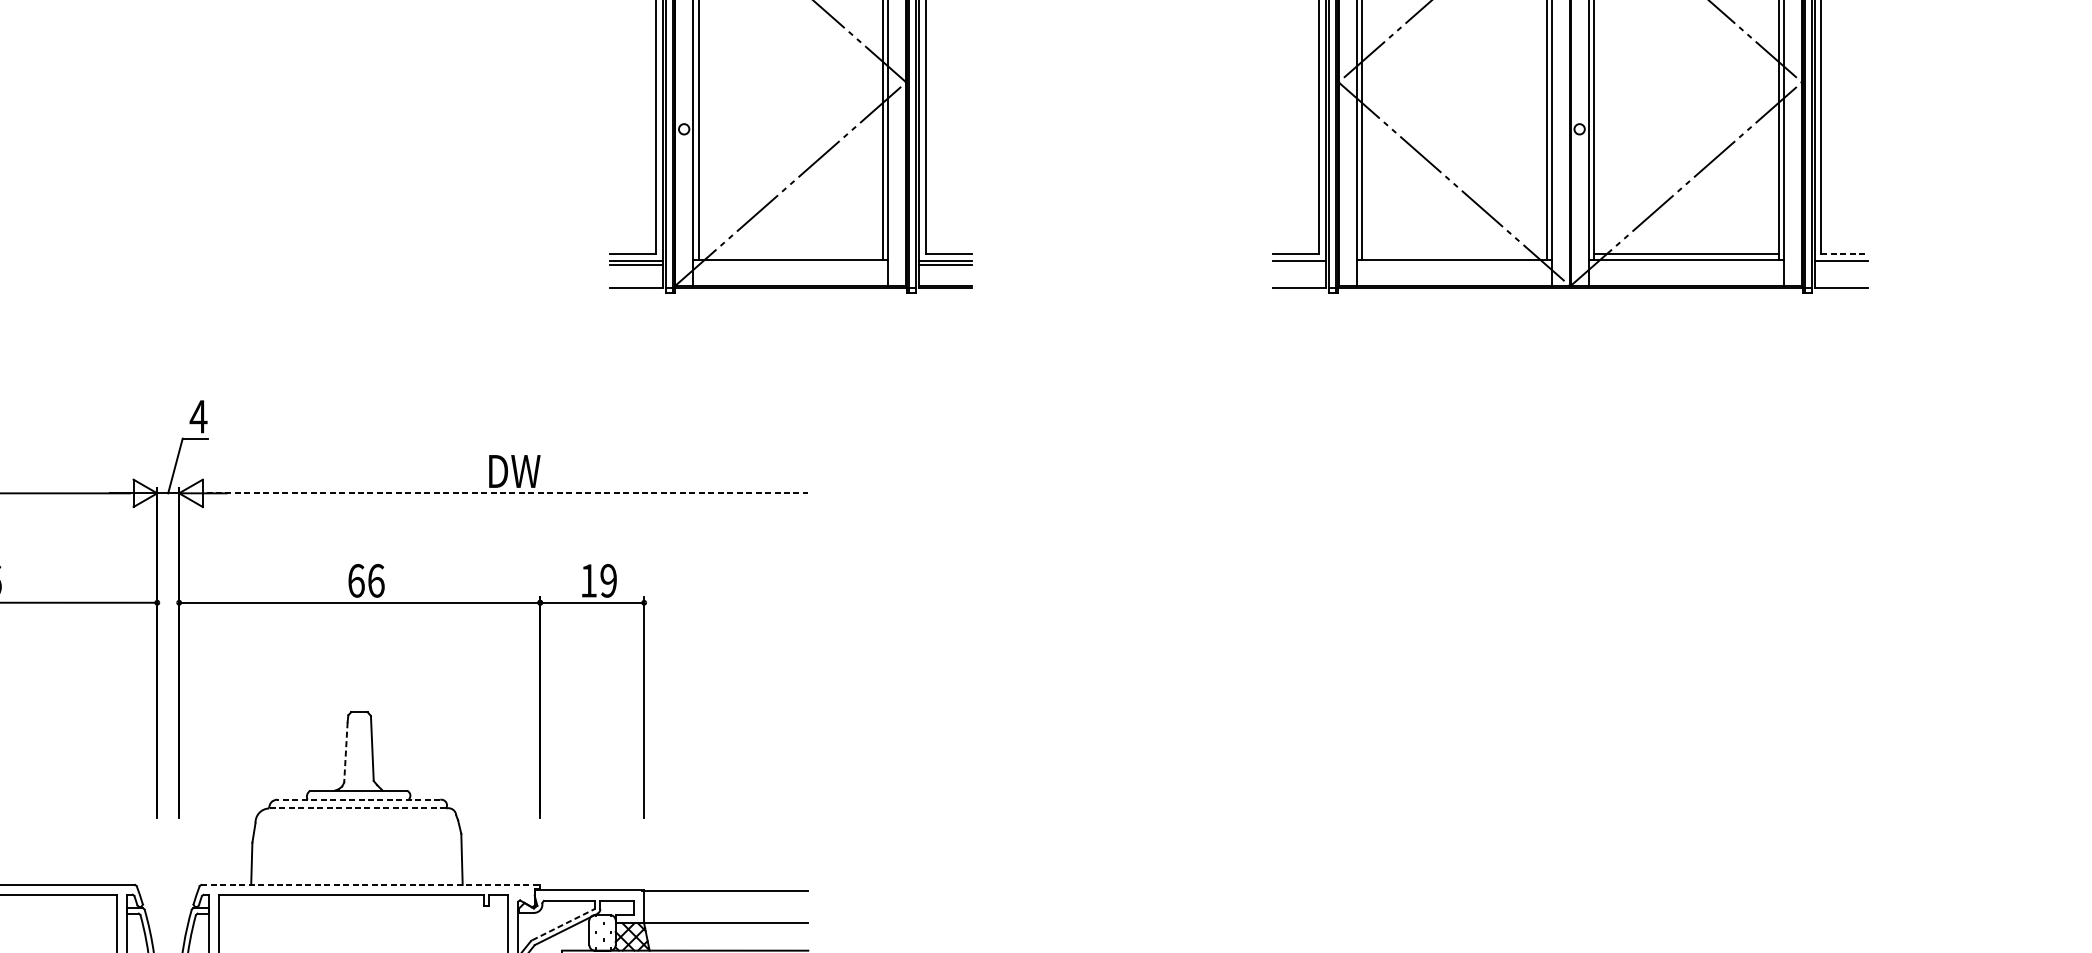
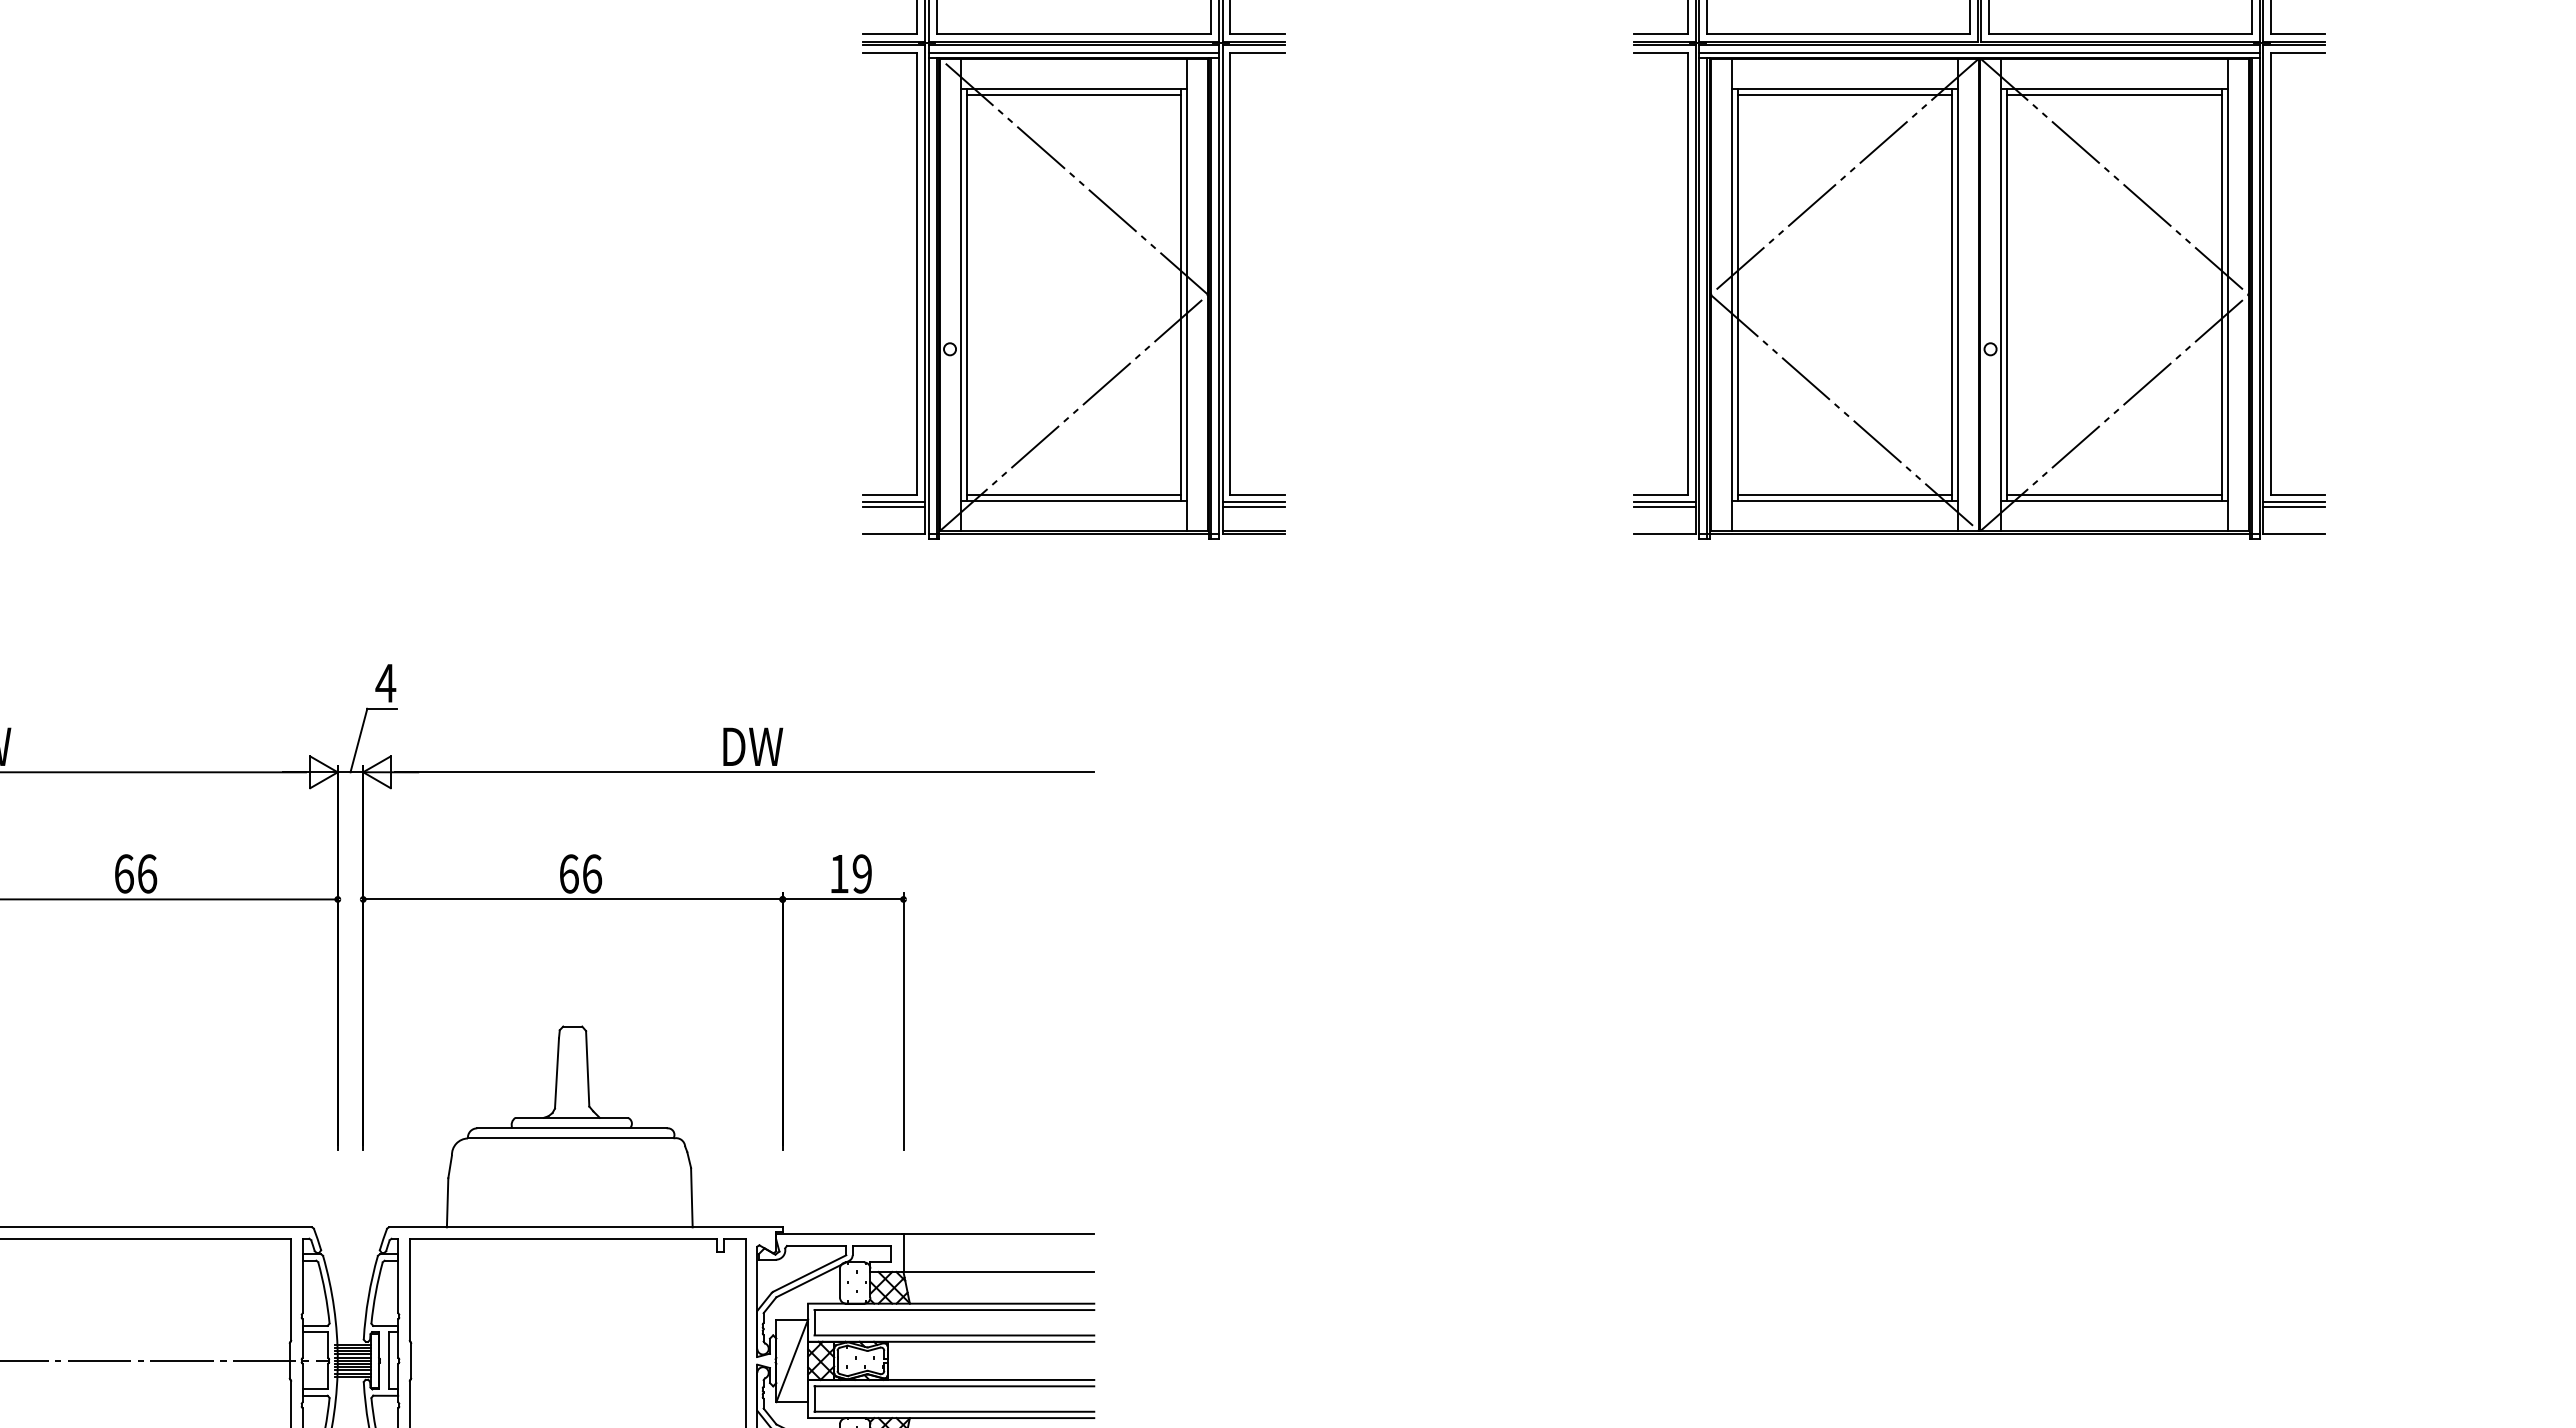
line: (790, 254) -> (1073, 494), added
line: (1453, 254) -> (1844, 494), added
line: (1844, 254) -> (2298, 494), dashed -> solid
line: (1299, 265) -> (1665, 507), added
line: (1841, 265) -> (2294, 507), added
line: (507, 493) -> (744, 772), dashed -> solid
line: (345, 752) -> (556, 1073), dashed -> solid
line: (358, 799) -> (571, 1128), dashed -> solid
line: (357, 808) -> (570, 1138), dashed -> solid
line: (370, 885) -> (585, 1227), dashed -> solid
line: (563, 924) -> (809, 1273), dashed -> solid

